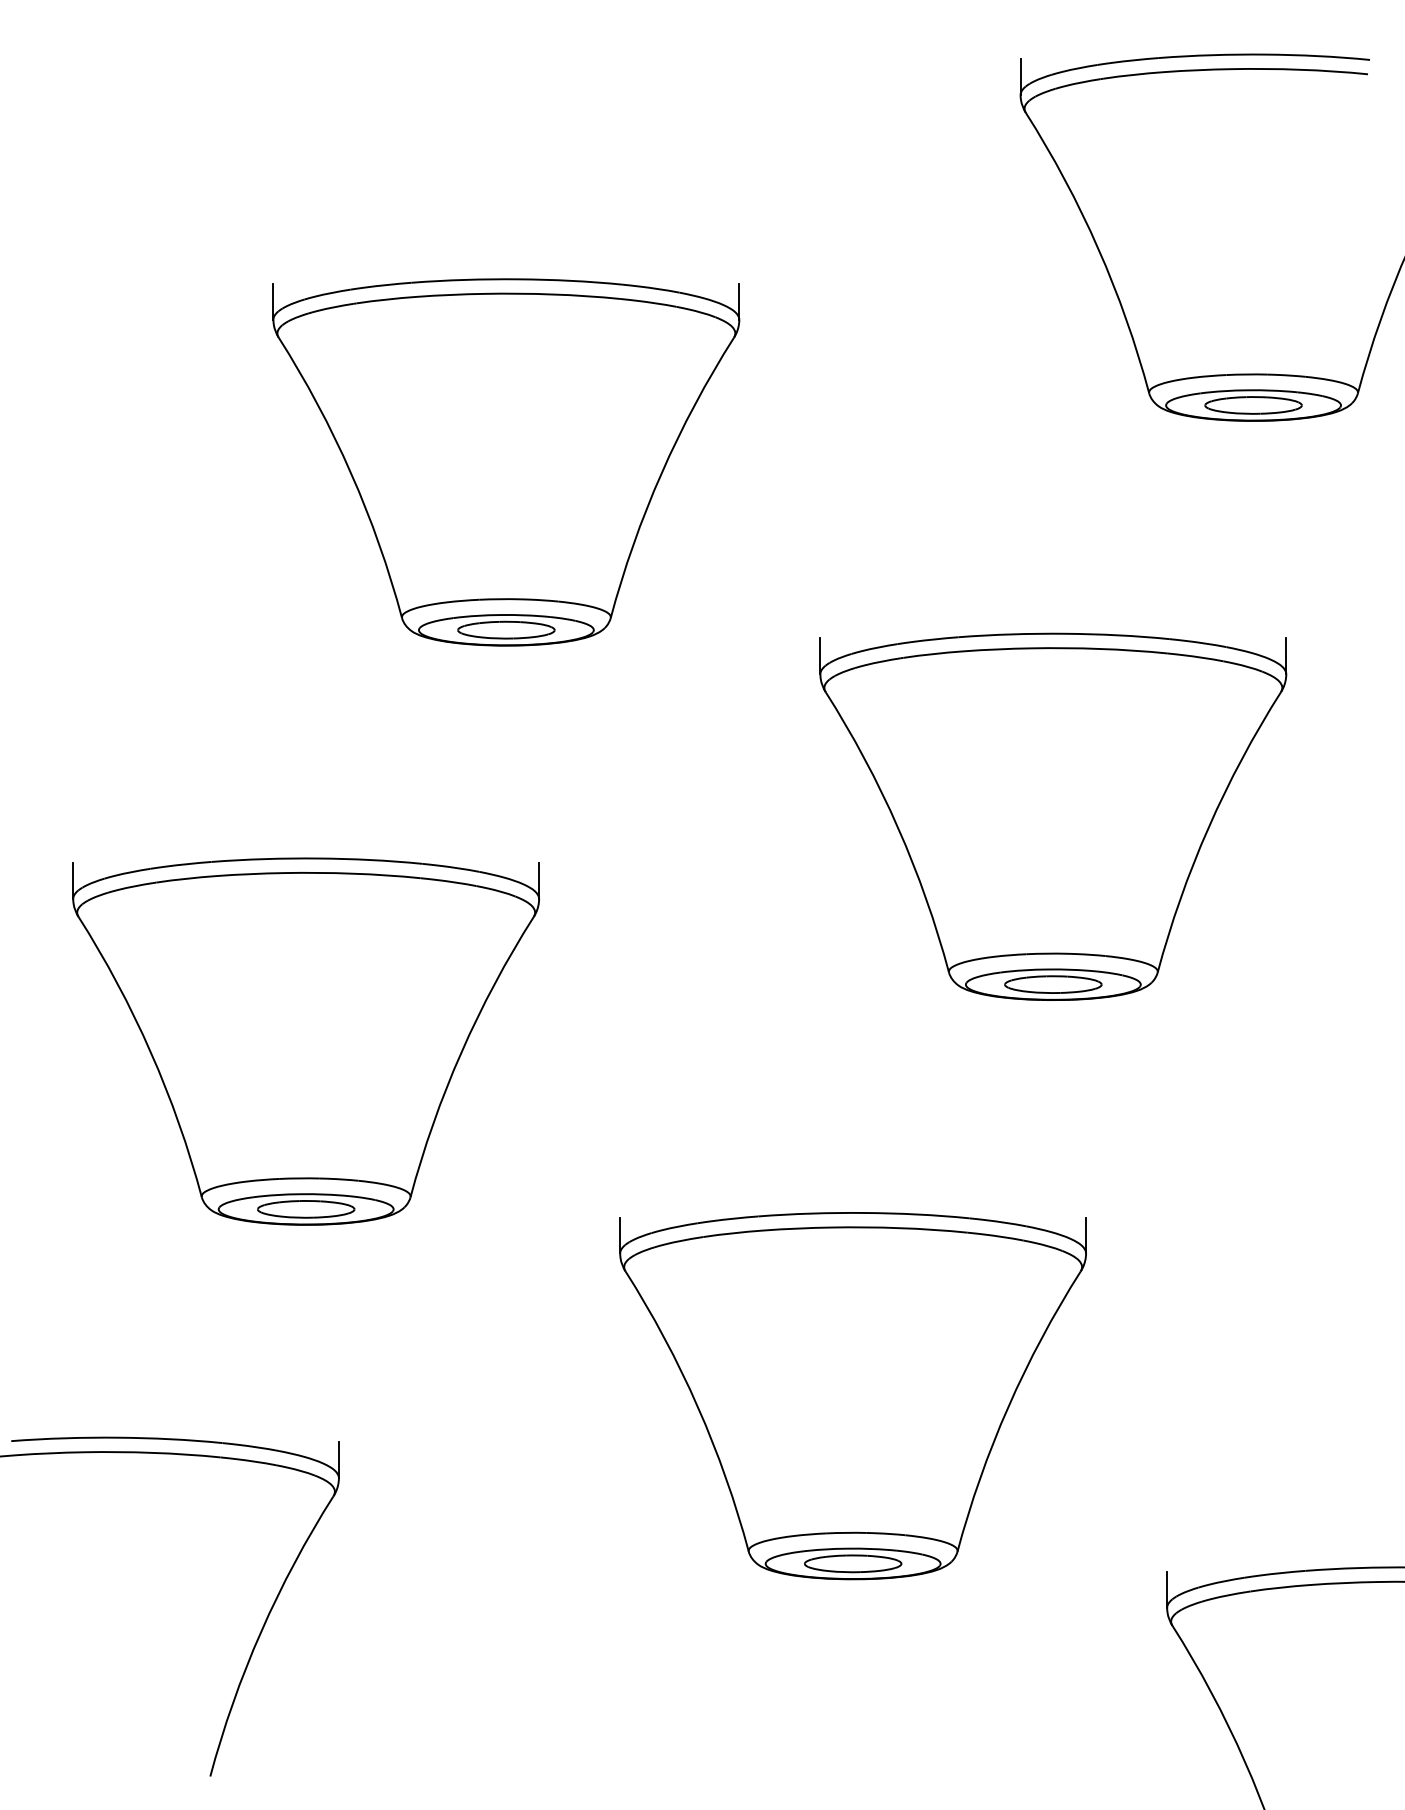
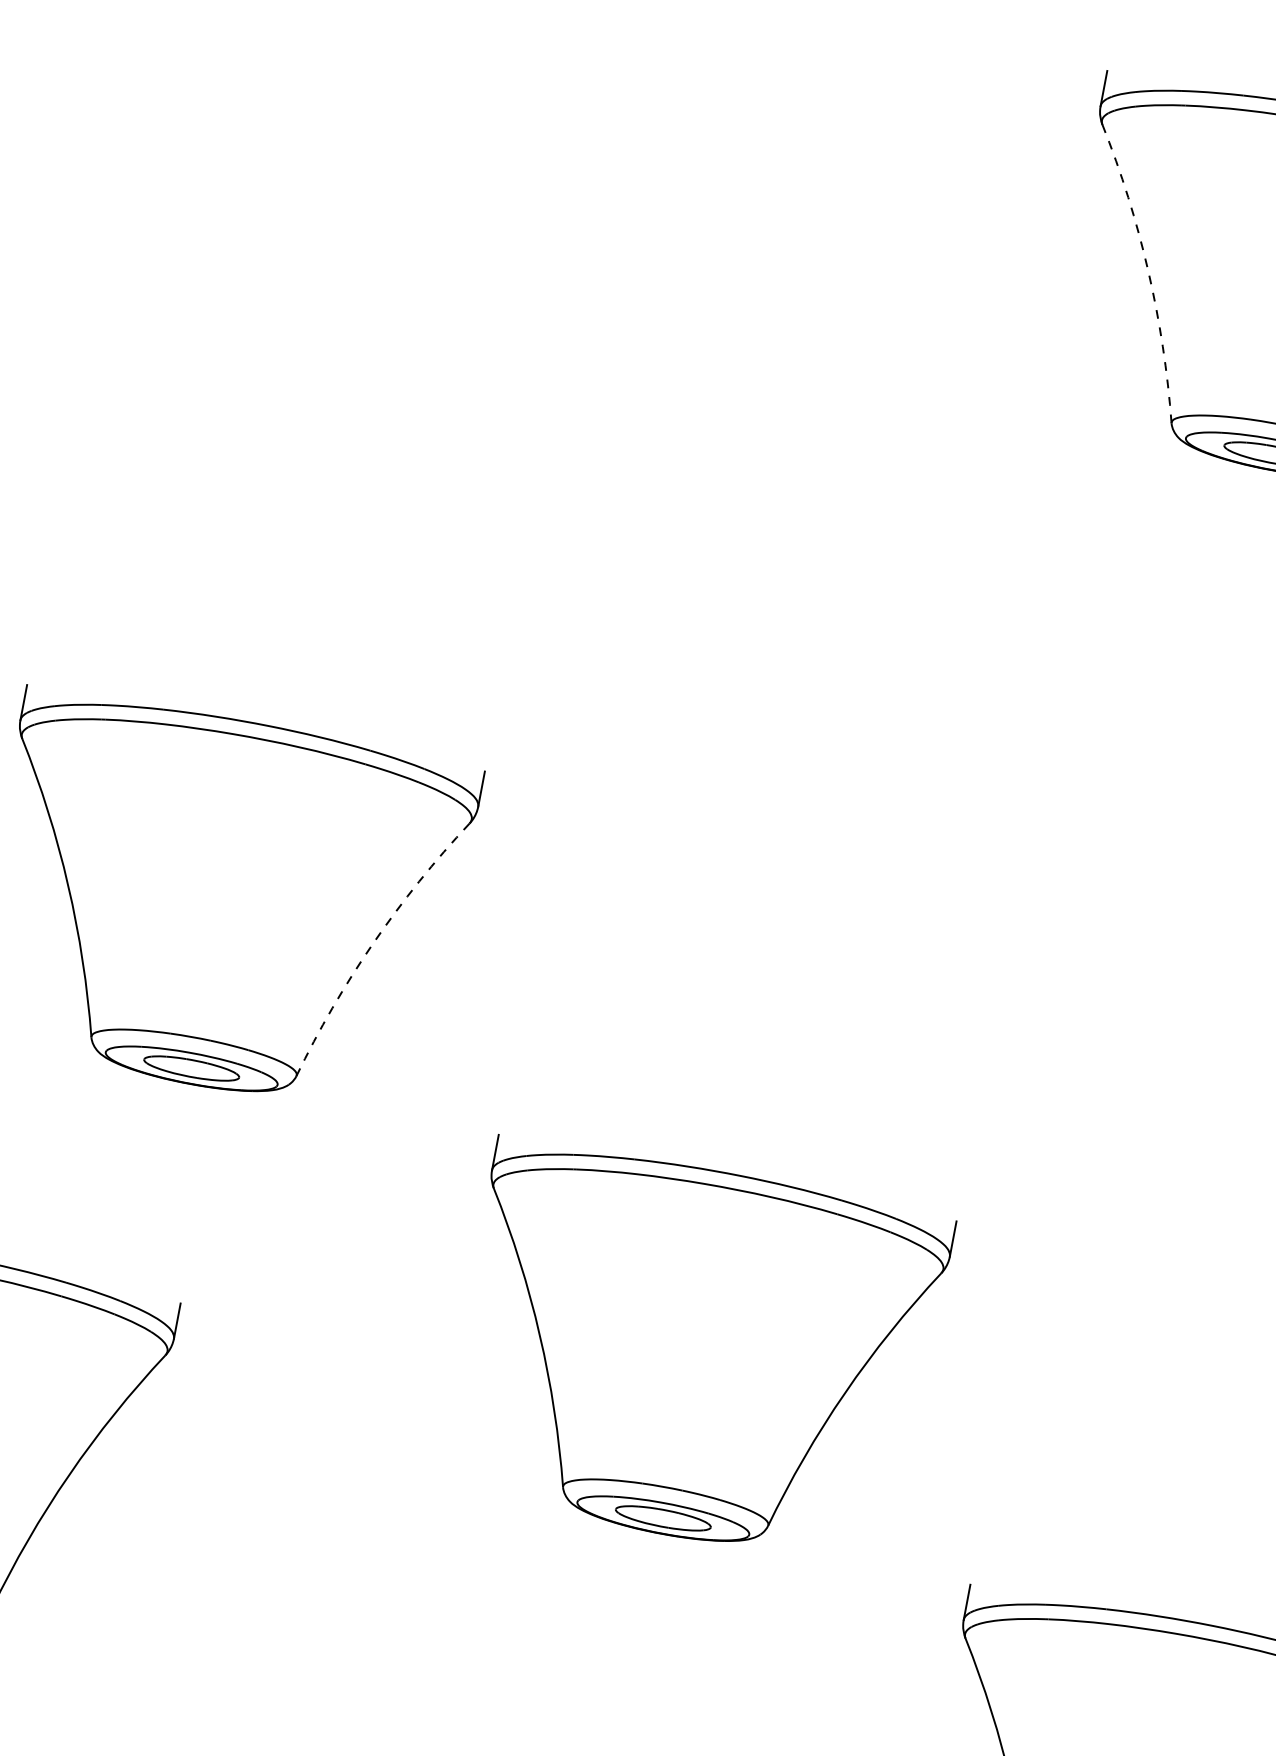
arc: (1098, 248) -> (1148, 271), solid -> dashed
part: (506, 462) -> (527, 371), removed
part: (1053, 816) -> (998, 821), removed
arc: (461, 1052) -> (373, 943), solid -> dashed

